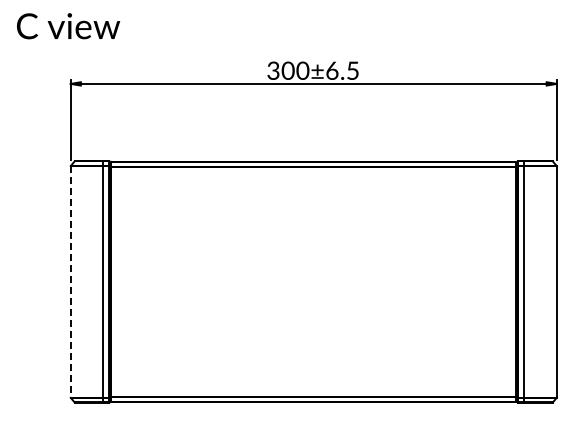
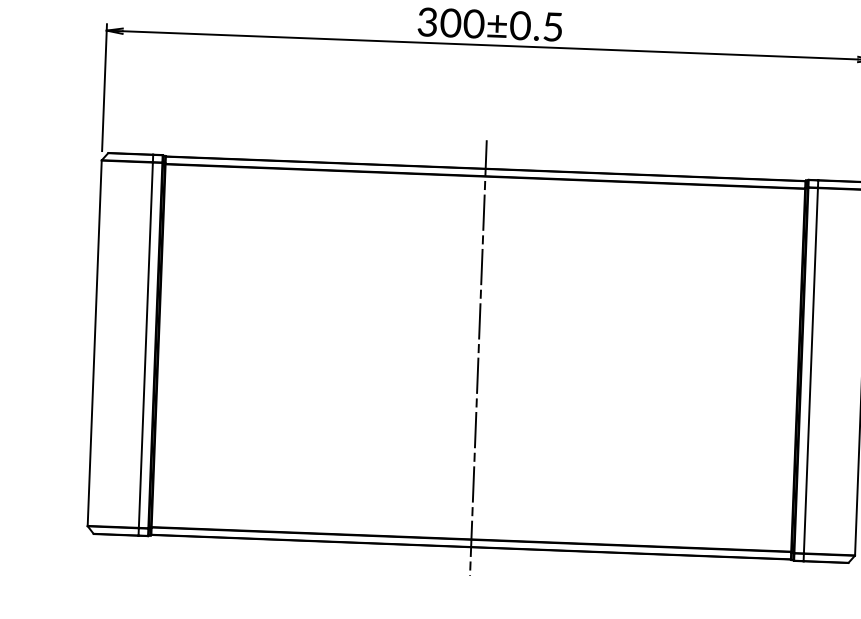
text: (331, 70) -> (519, 25), 300±6.5 -> 300±0.5
line: (70, 281) -> (94, 342), dashed -> solid
line: (313, 281) -> (478, 357), added

